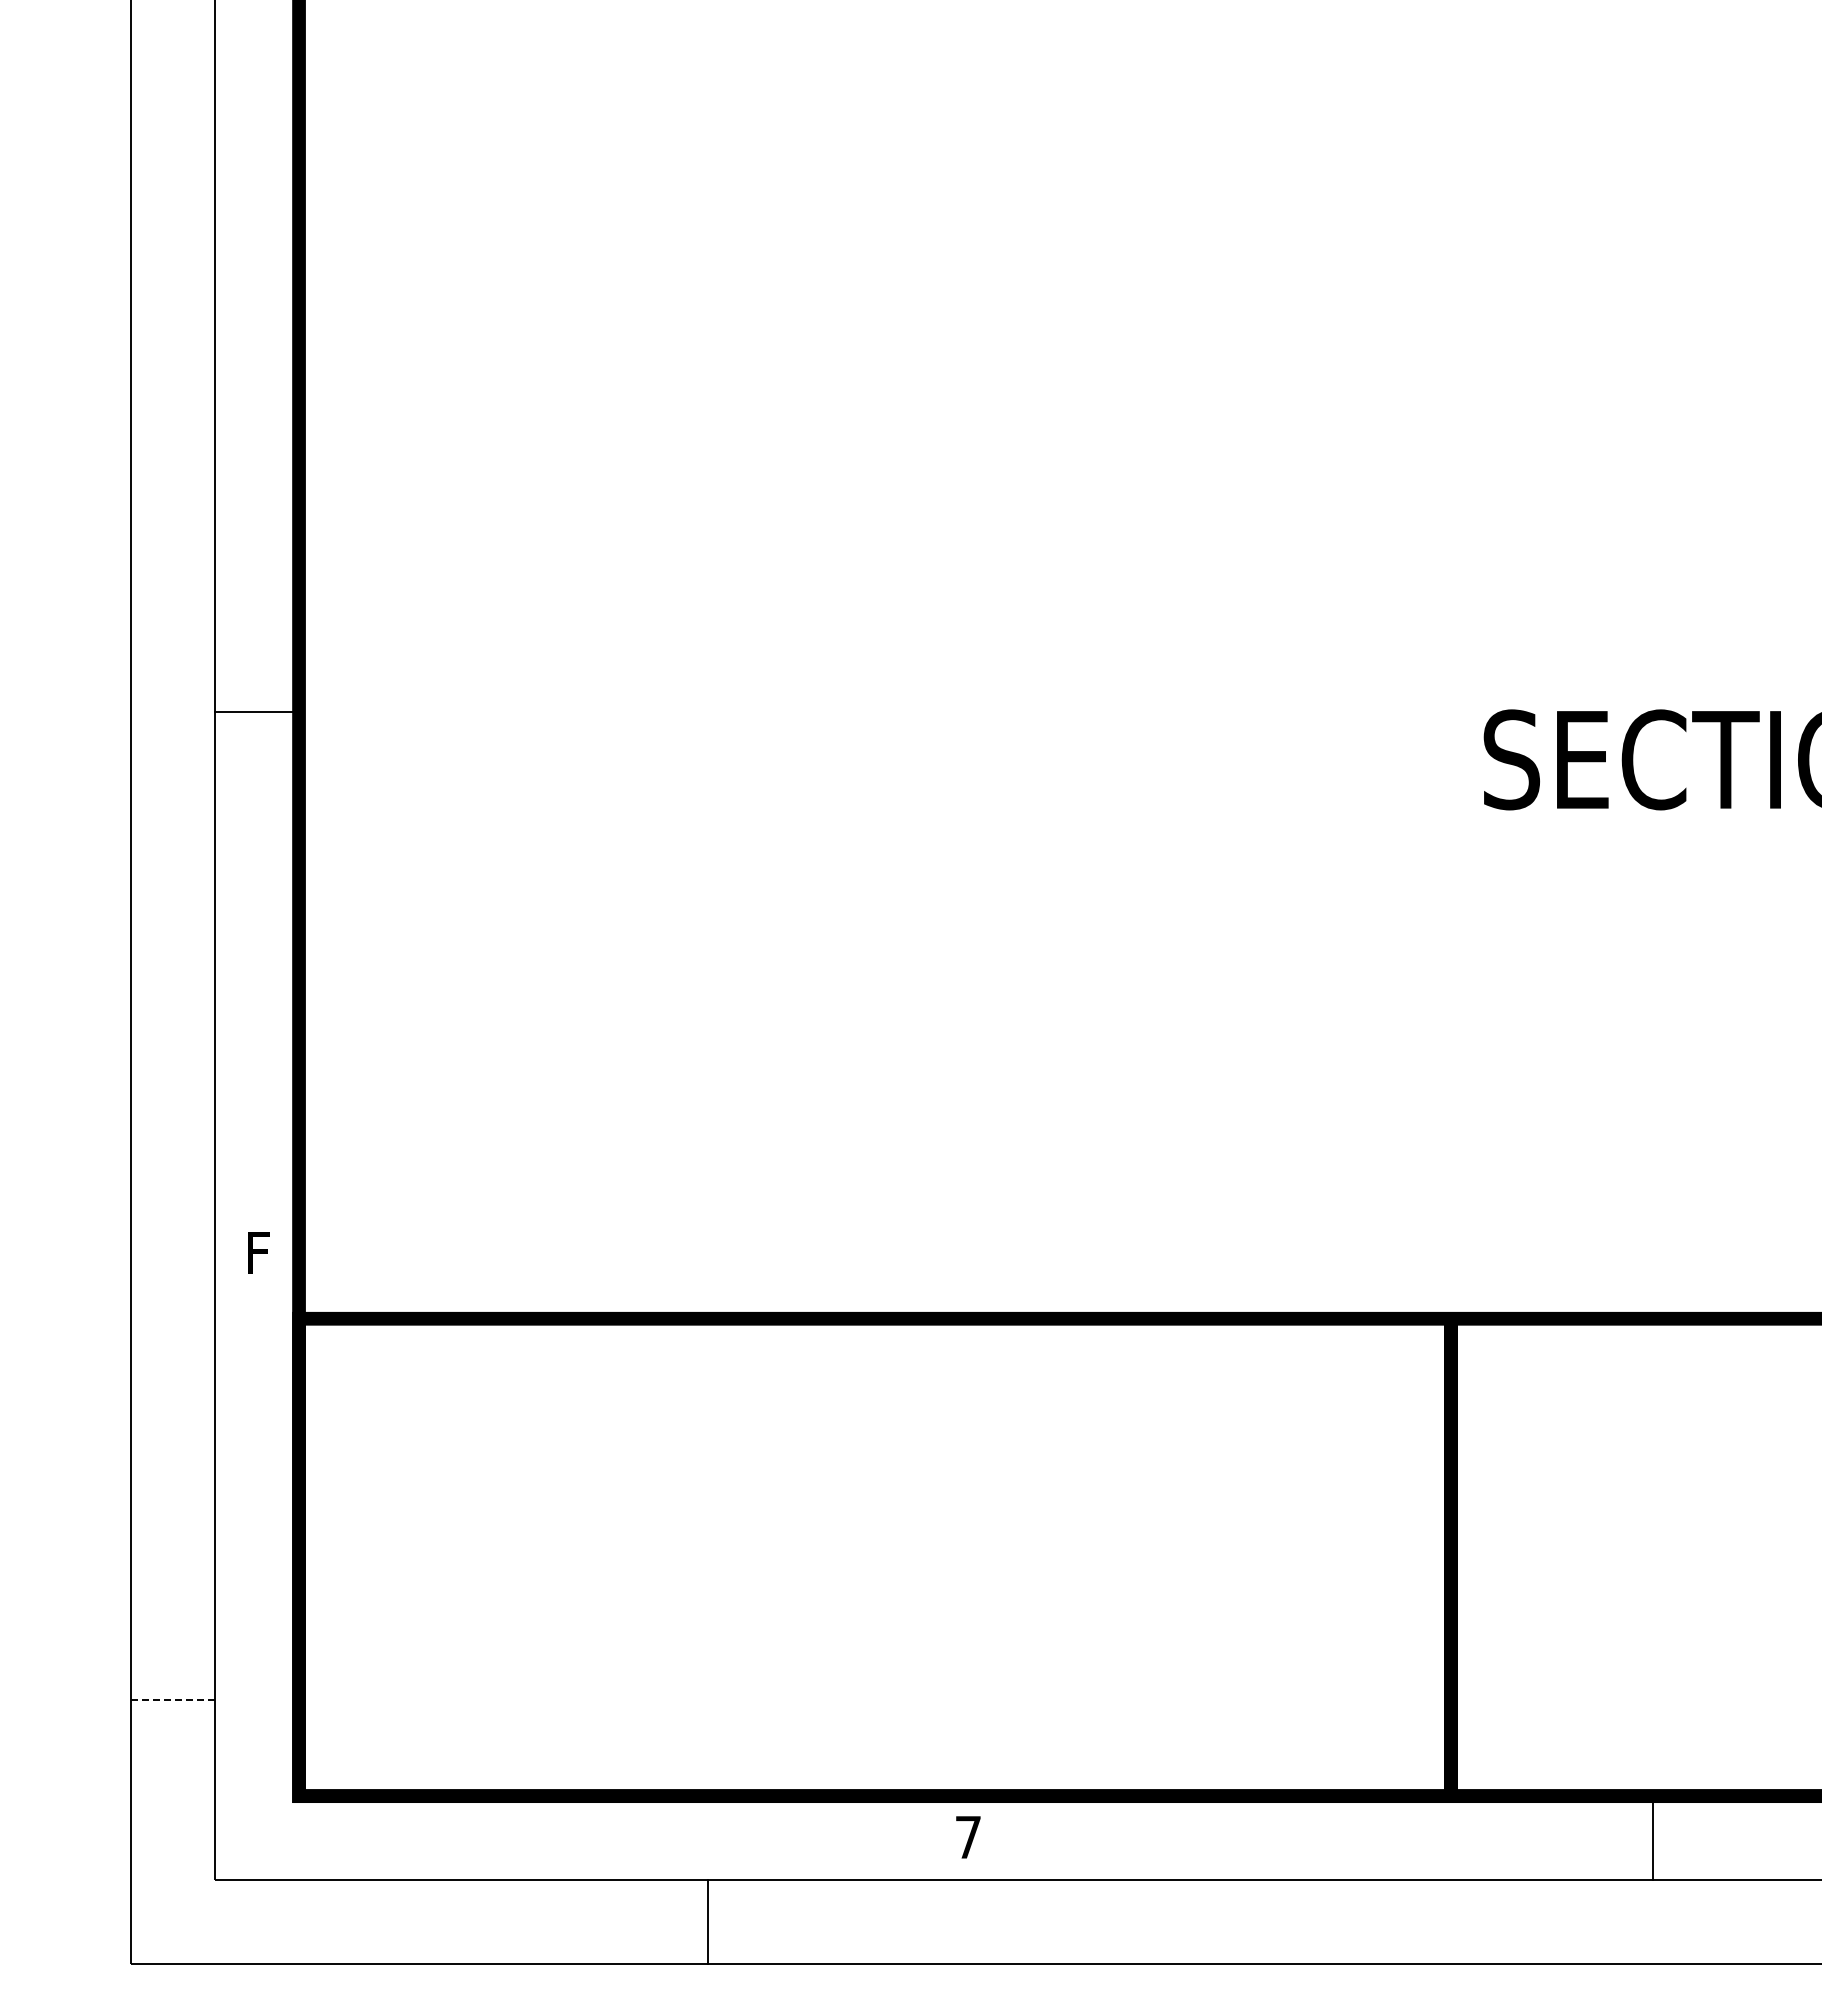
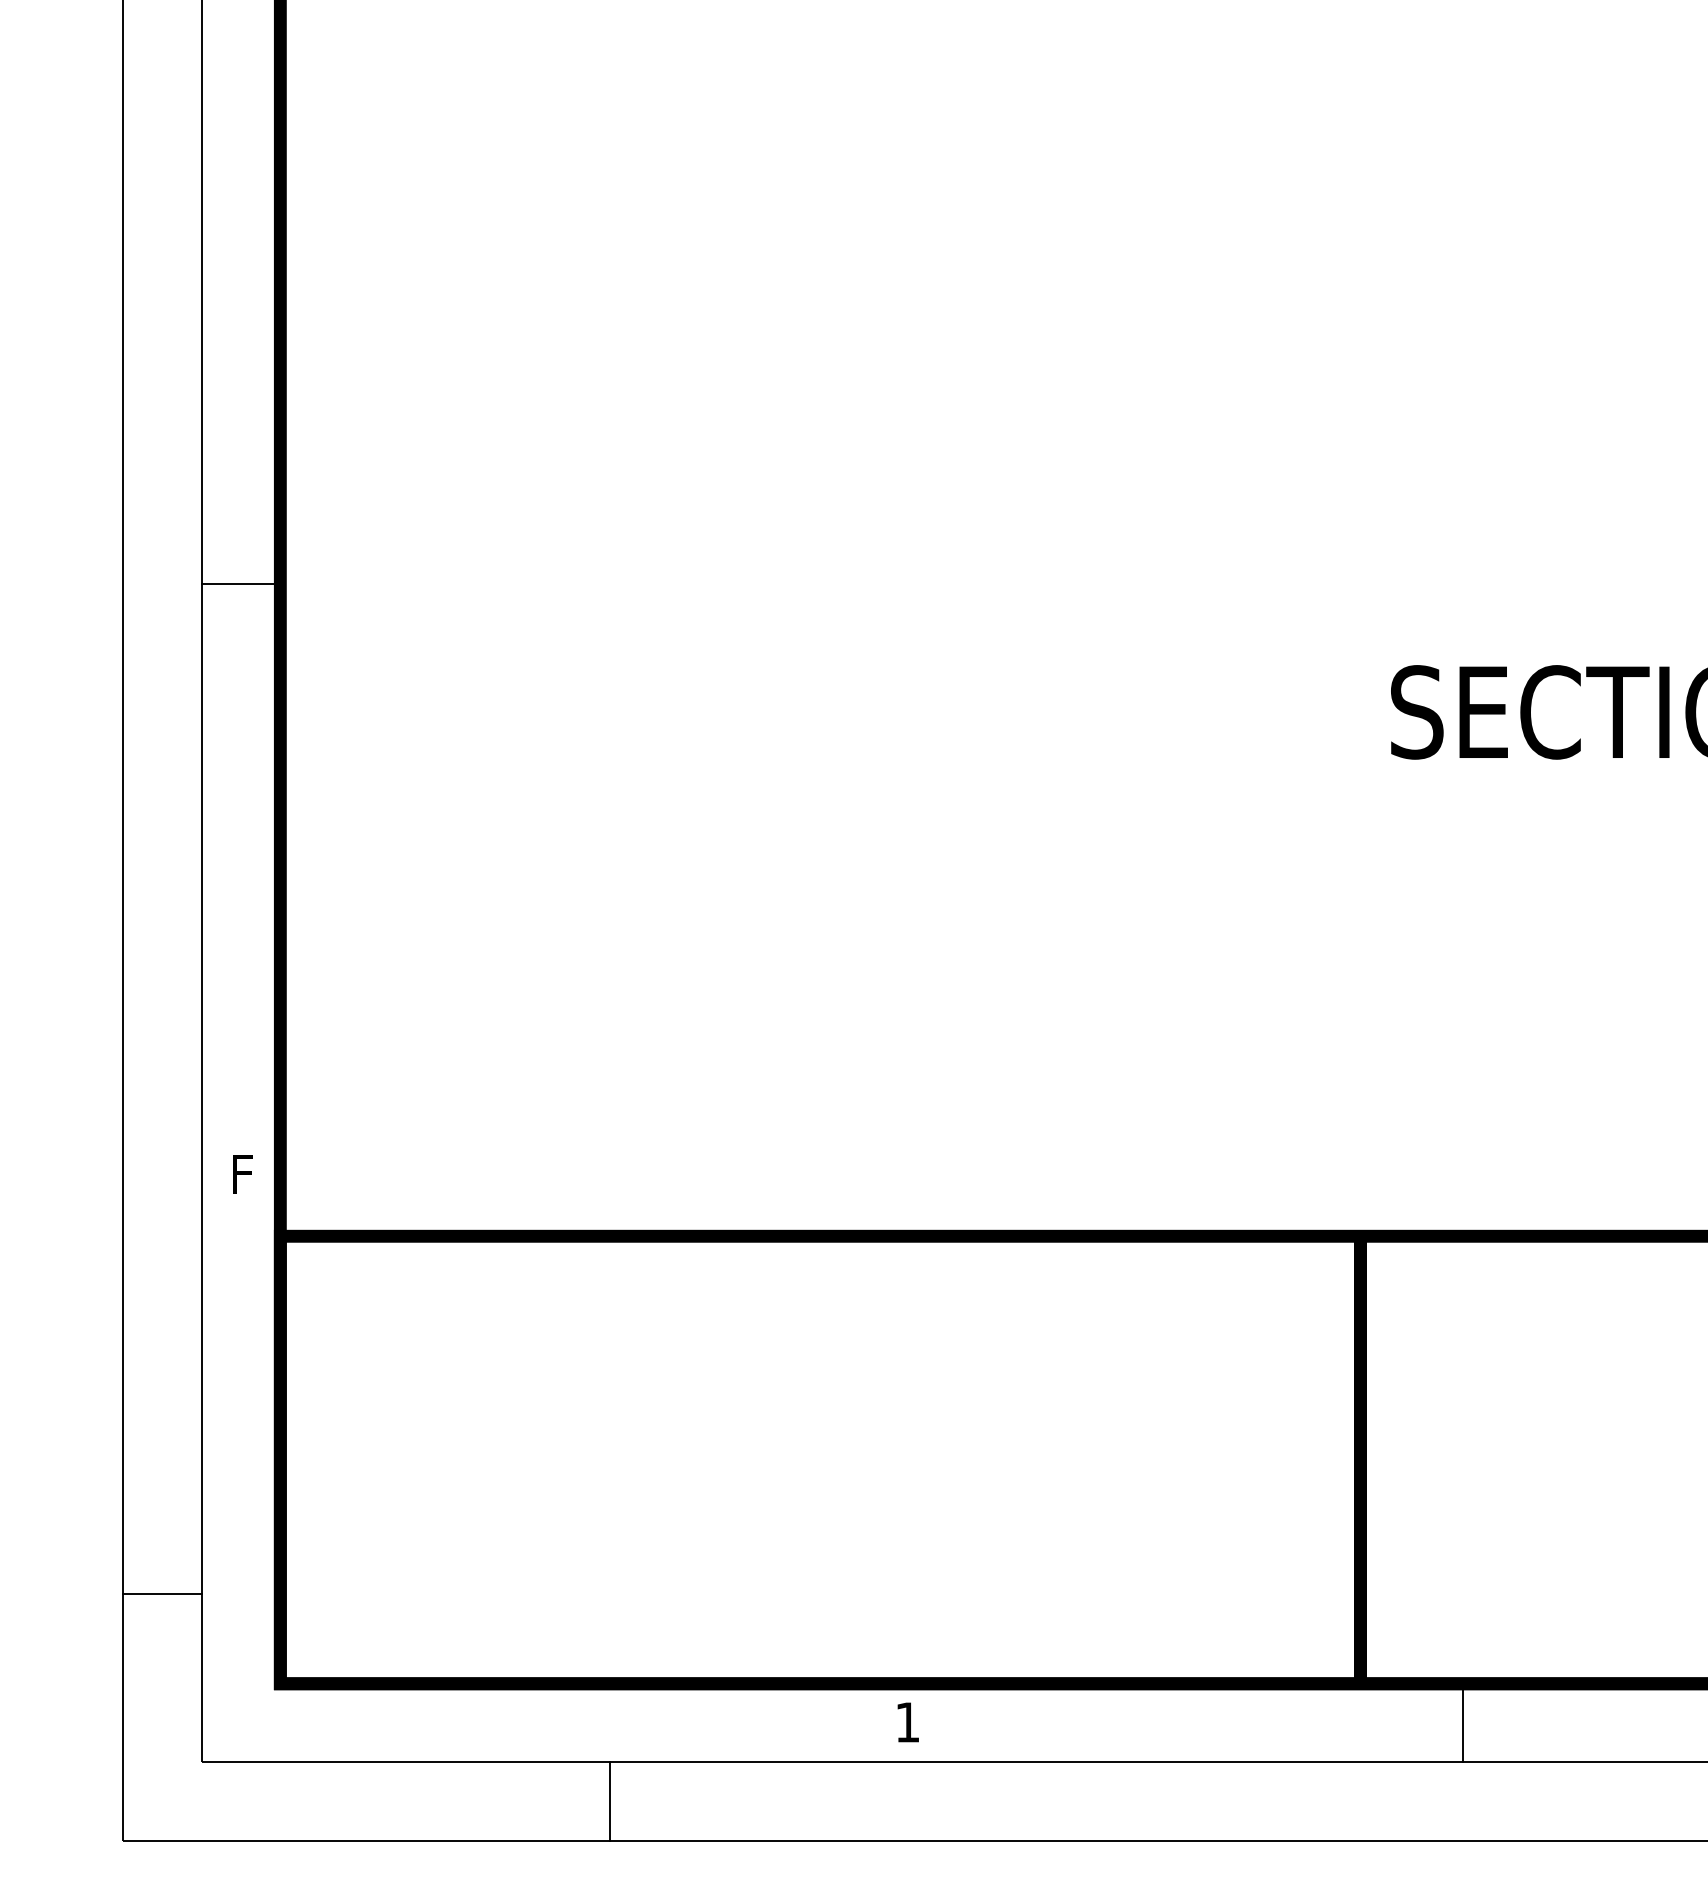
line: (257, 711) -> (241, 583), moved
line: (173, 1700) -> (162, 1594), dashed -> solid
text: (968, 1837) -> (907, 1722), 7 -> 1
line: (1652, 1837) -> (1462, 1722), moved
line: (708, 1921) -> (610, 1801), moved

